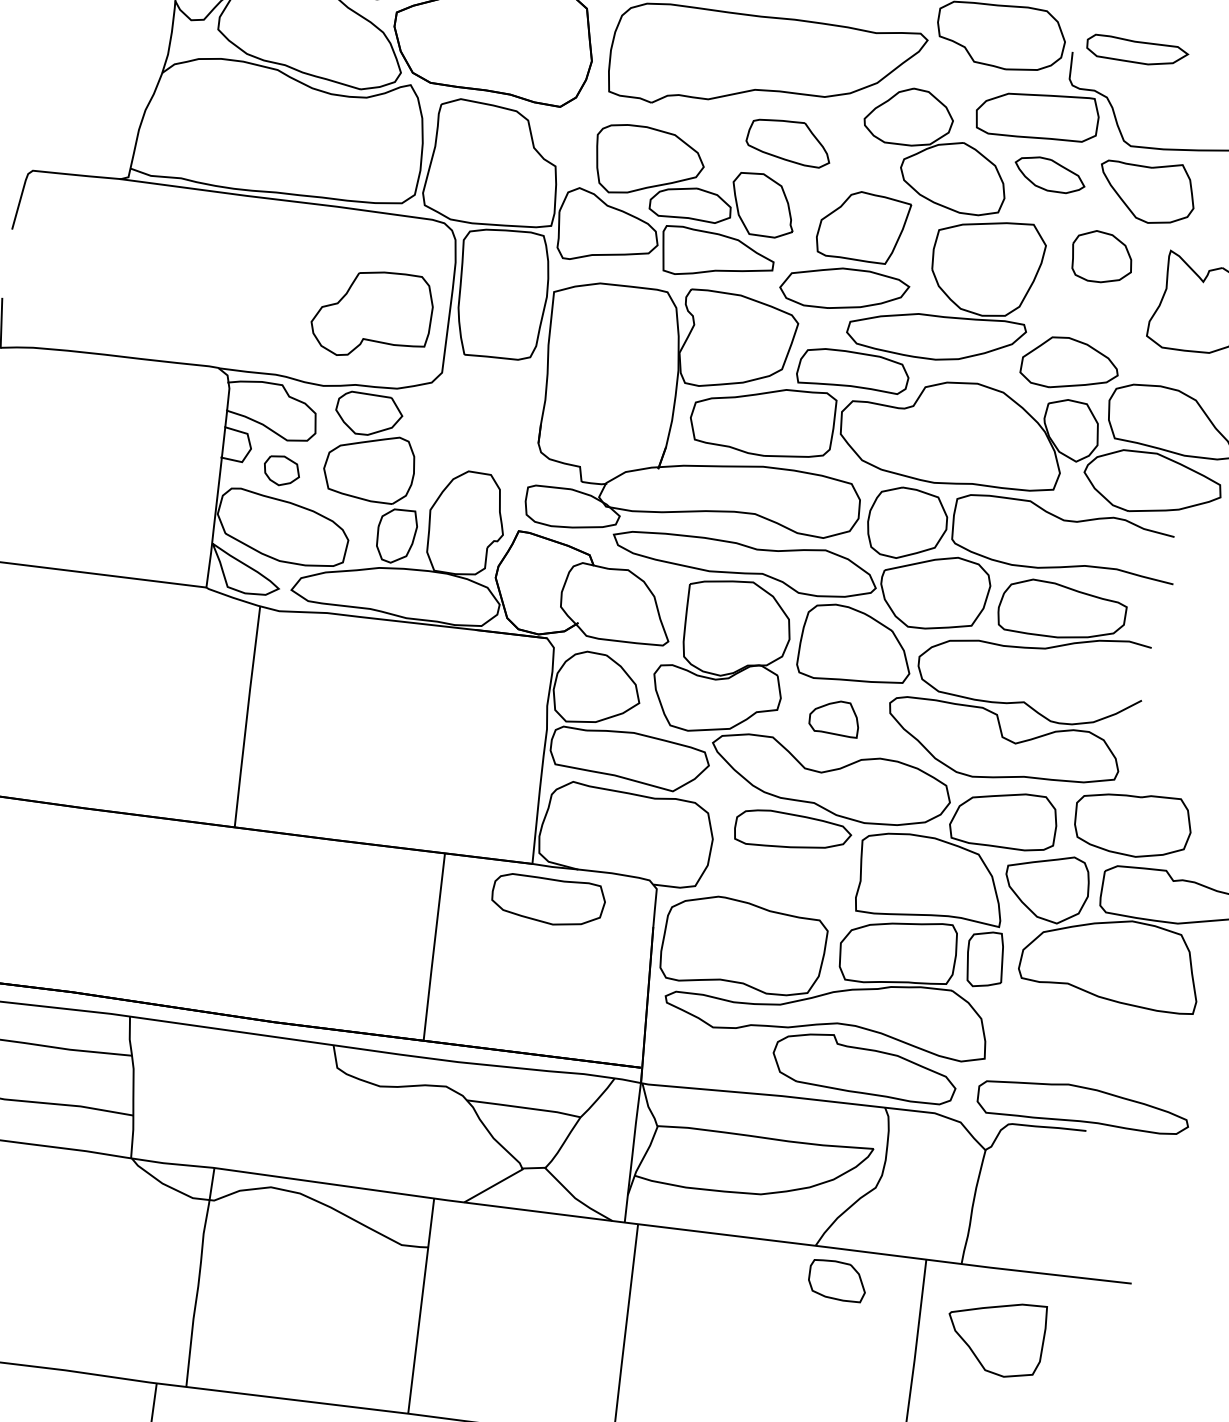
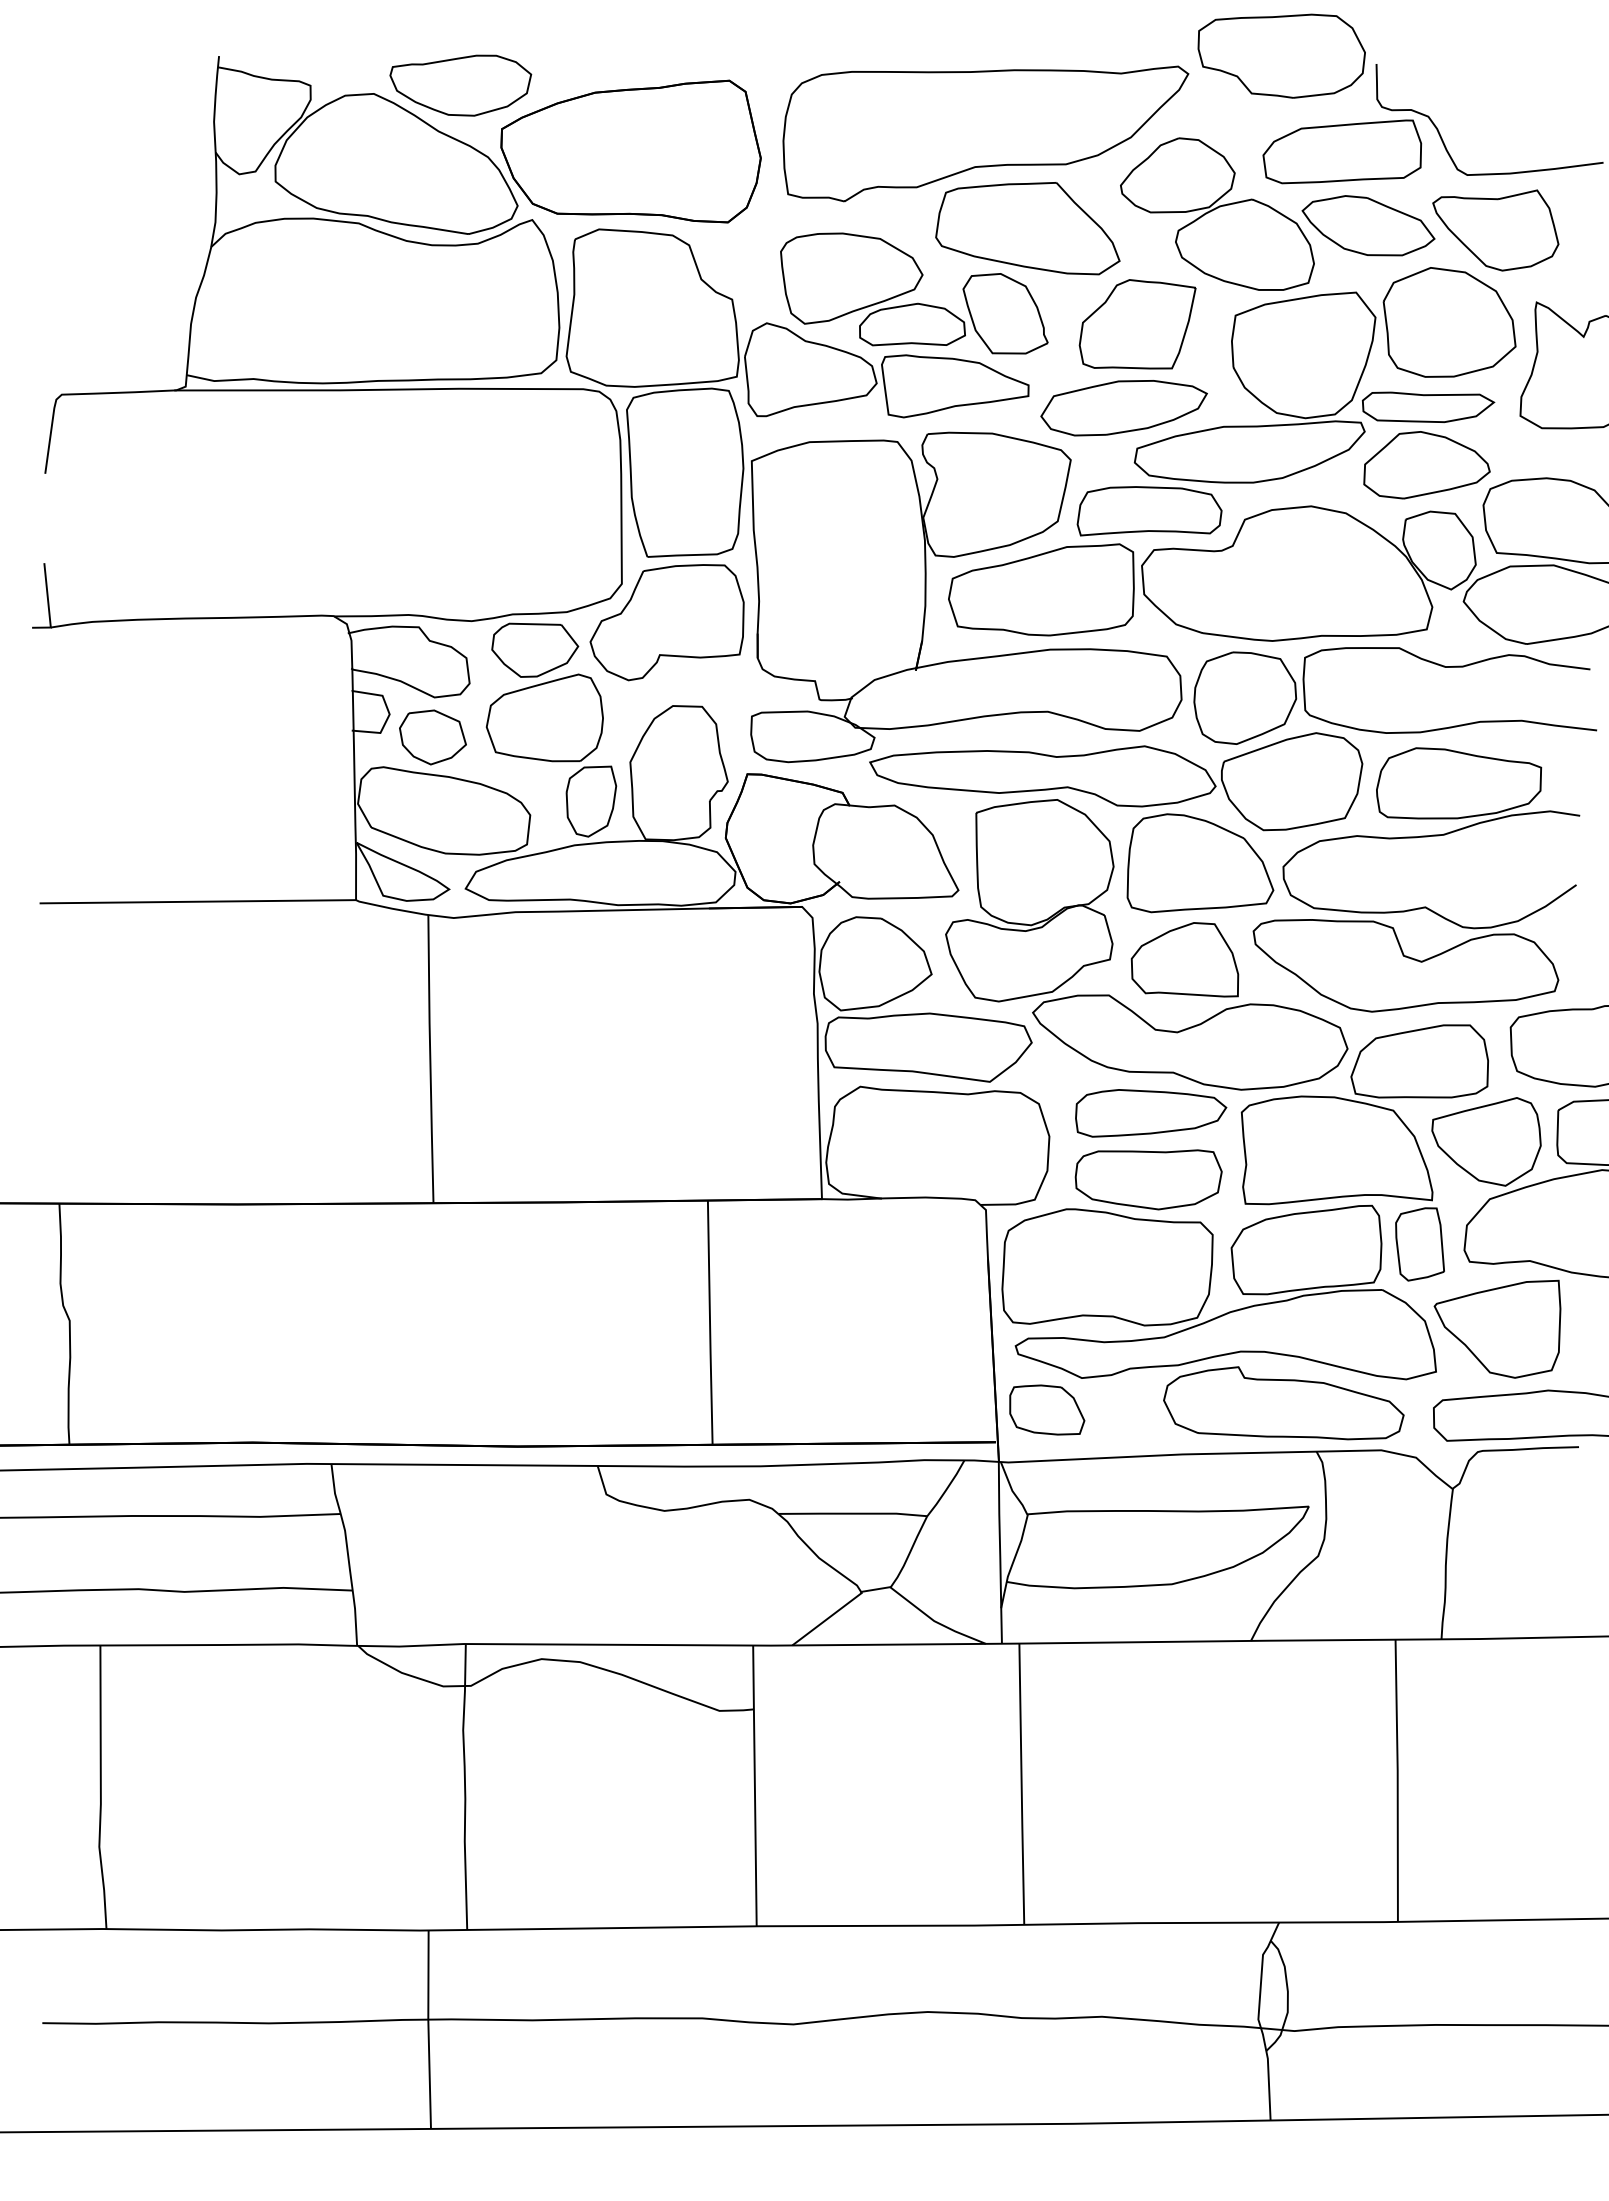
part: (1137, 50) -> (1428, 406), moved
part: (788, 142) -> (1027, 228), size x1.67
part: (1050, 174) -> (1368, 225), size x1.43
part: (1102, 257) -> (1449, 322), size x1.67
part: (371, 314) -> (666, 622), moved
part: (281, 470) -> (432, 737), size x1.43
part: (834, 717) -> (1184, 959), size x1.67
part: (548, 900) -> (1148, 1179), moved
part: (837, 1280) -> (1047, 1409), moved
part: (995, 1337) -> (1497, 1328), moved

